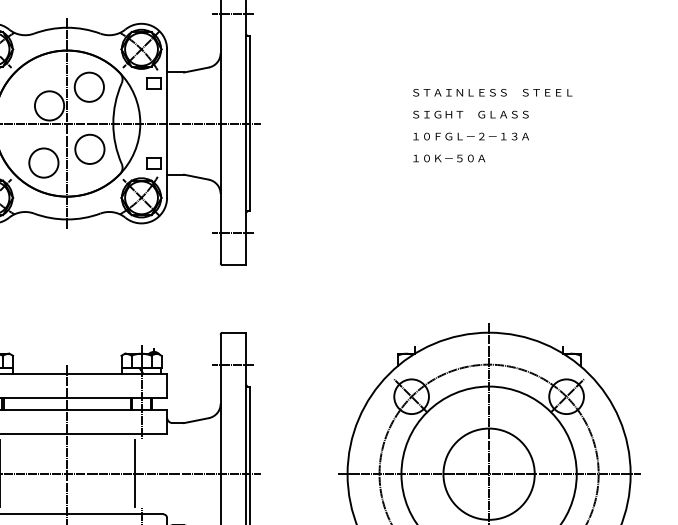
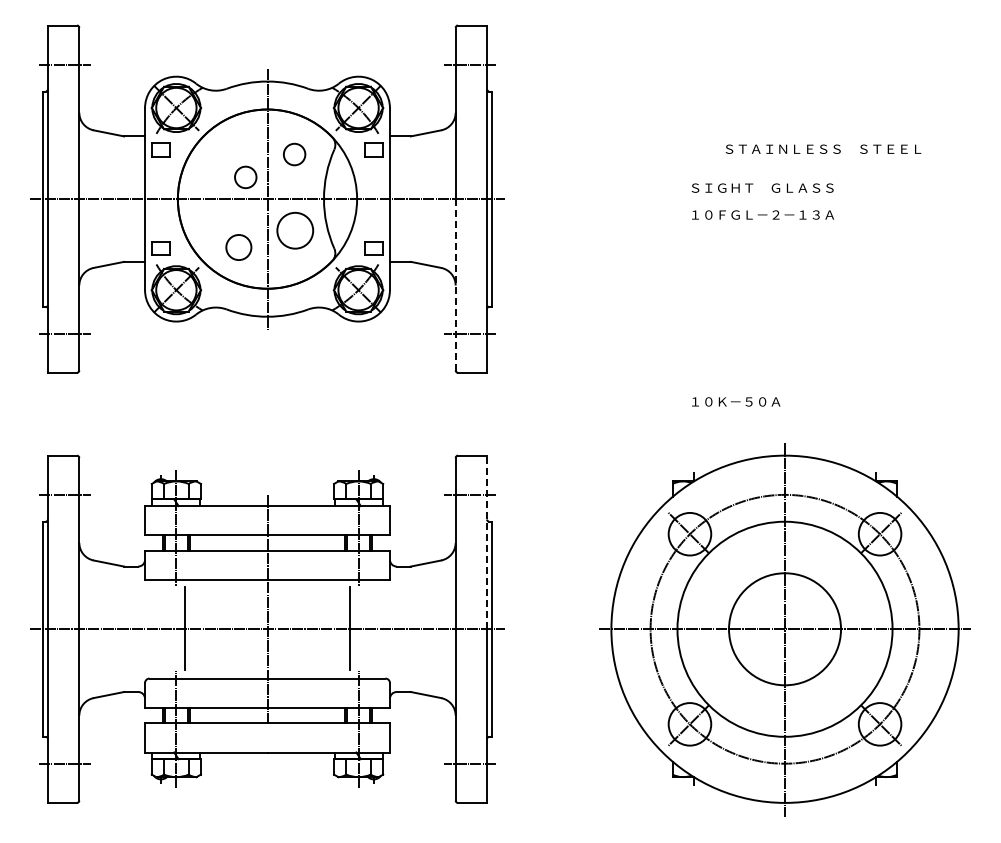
circle: (89, 87) -> (294, 154), size x0.6
text: (492, 92) -> (823, 148), moved
circle: (49, 105) -> (245, 177), size x0.6
text: (449, 158) -> (736, 401), moved
circle: (43, 163) -> (238, 247), size x0.7
line: (220, 193) -> (455, 284), solid -> dashed
line: (246, 403) -> (487, 542), solid -> dashed

